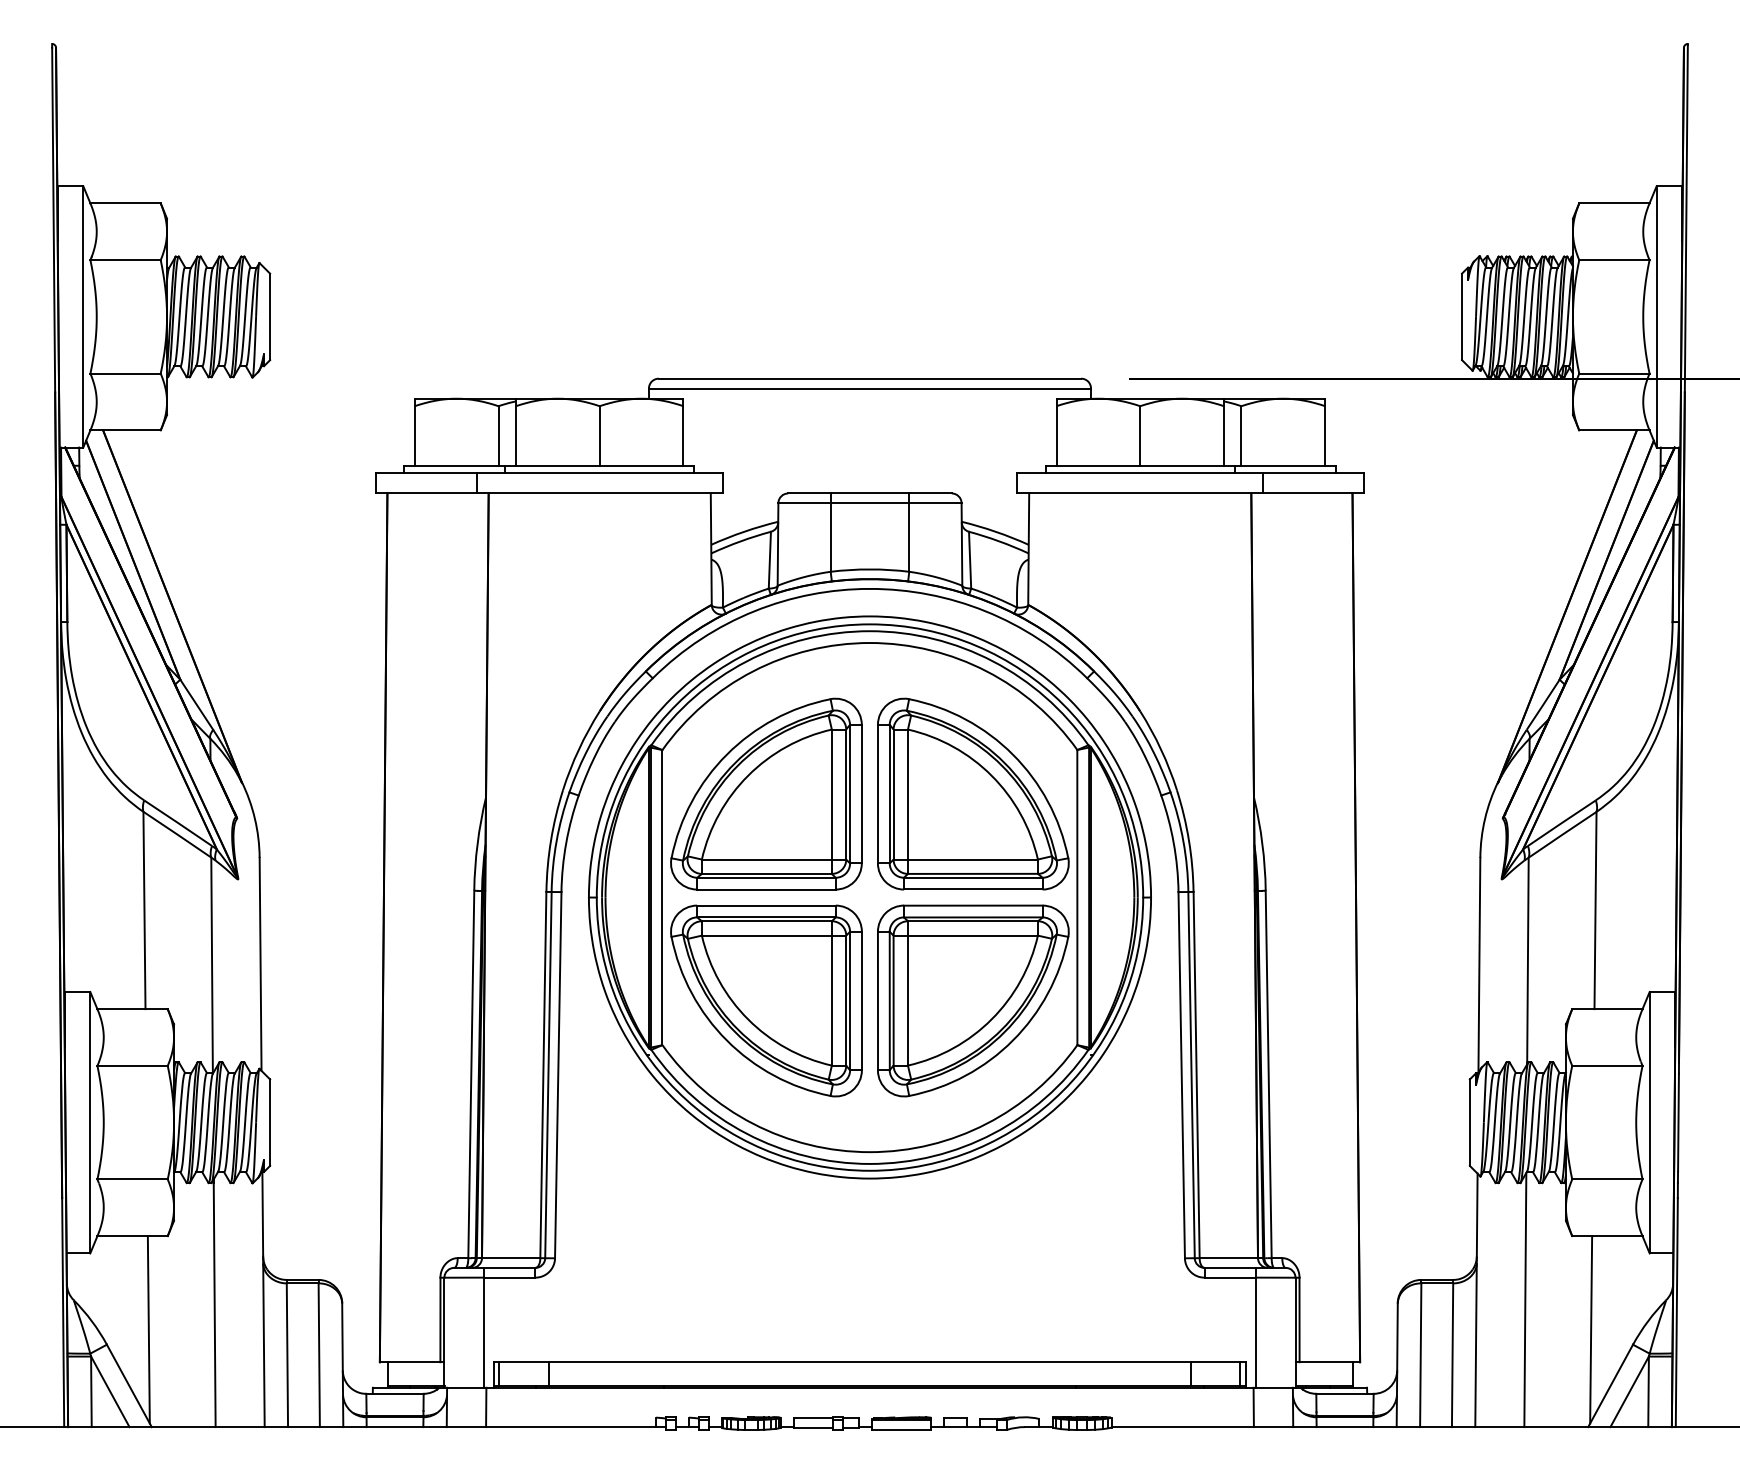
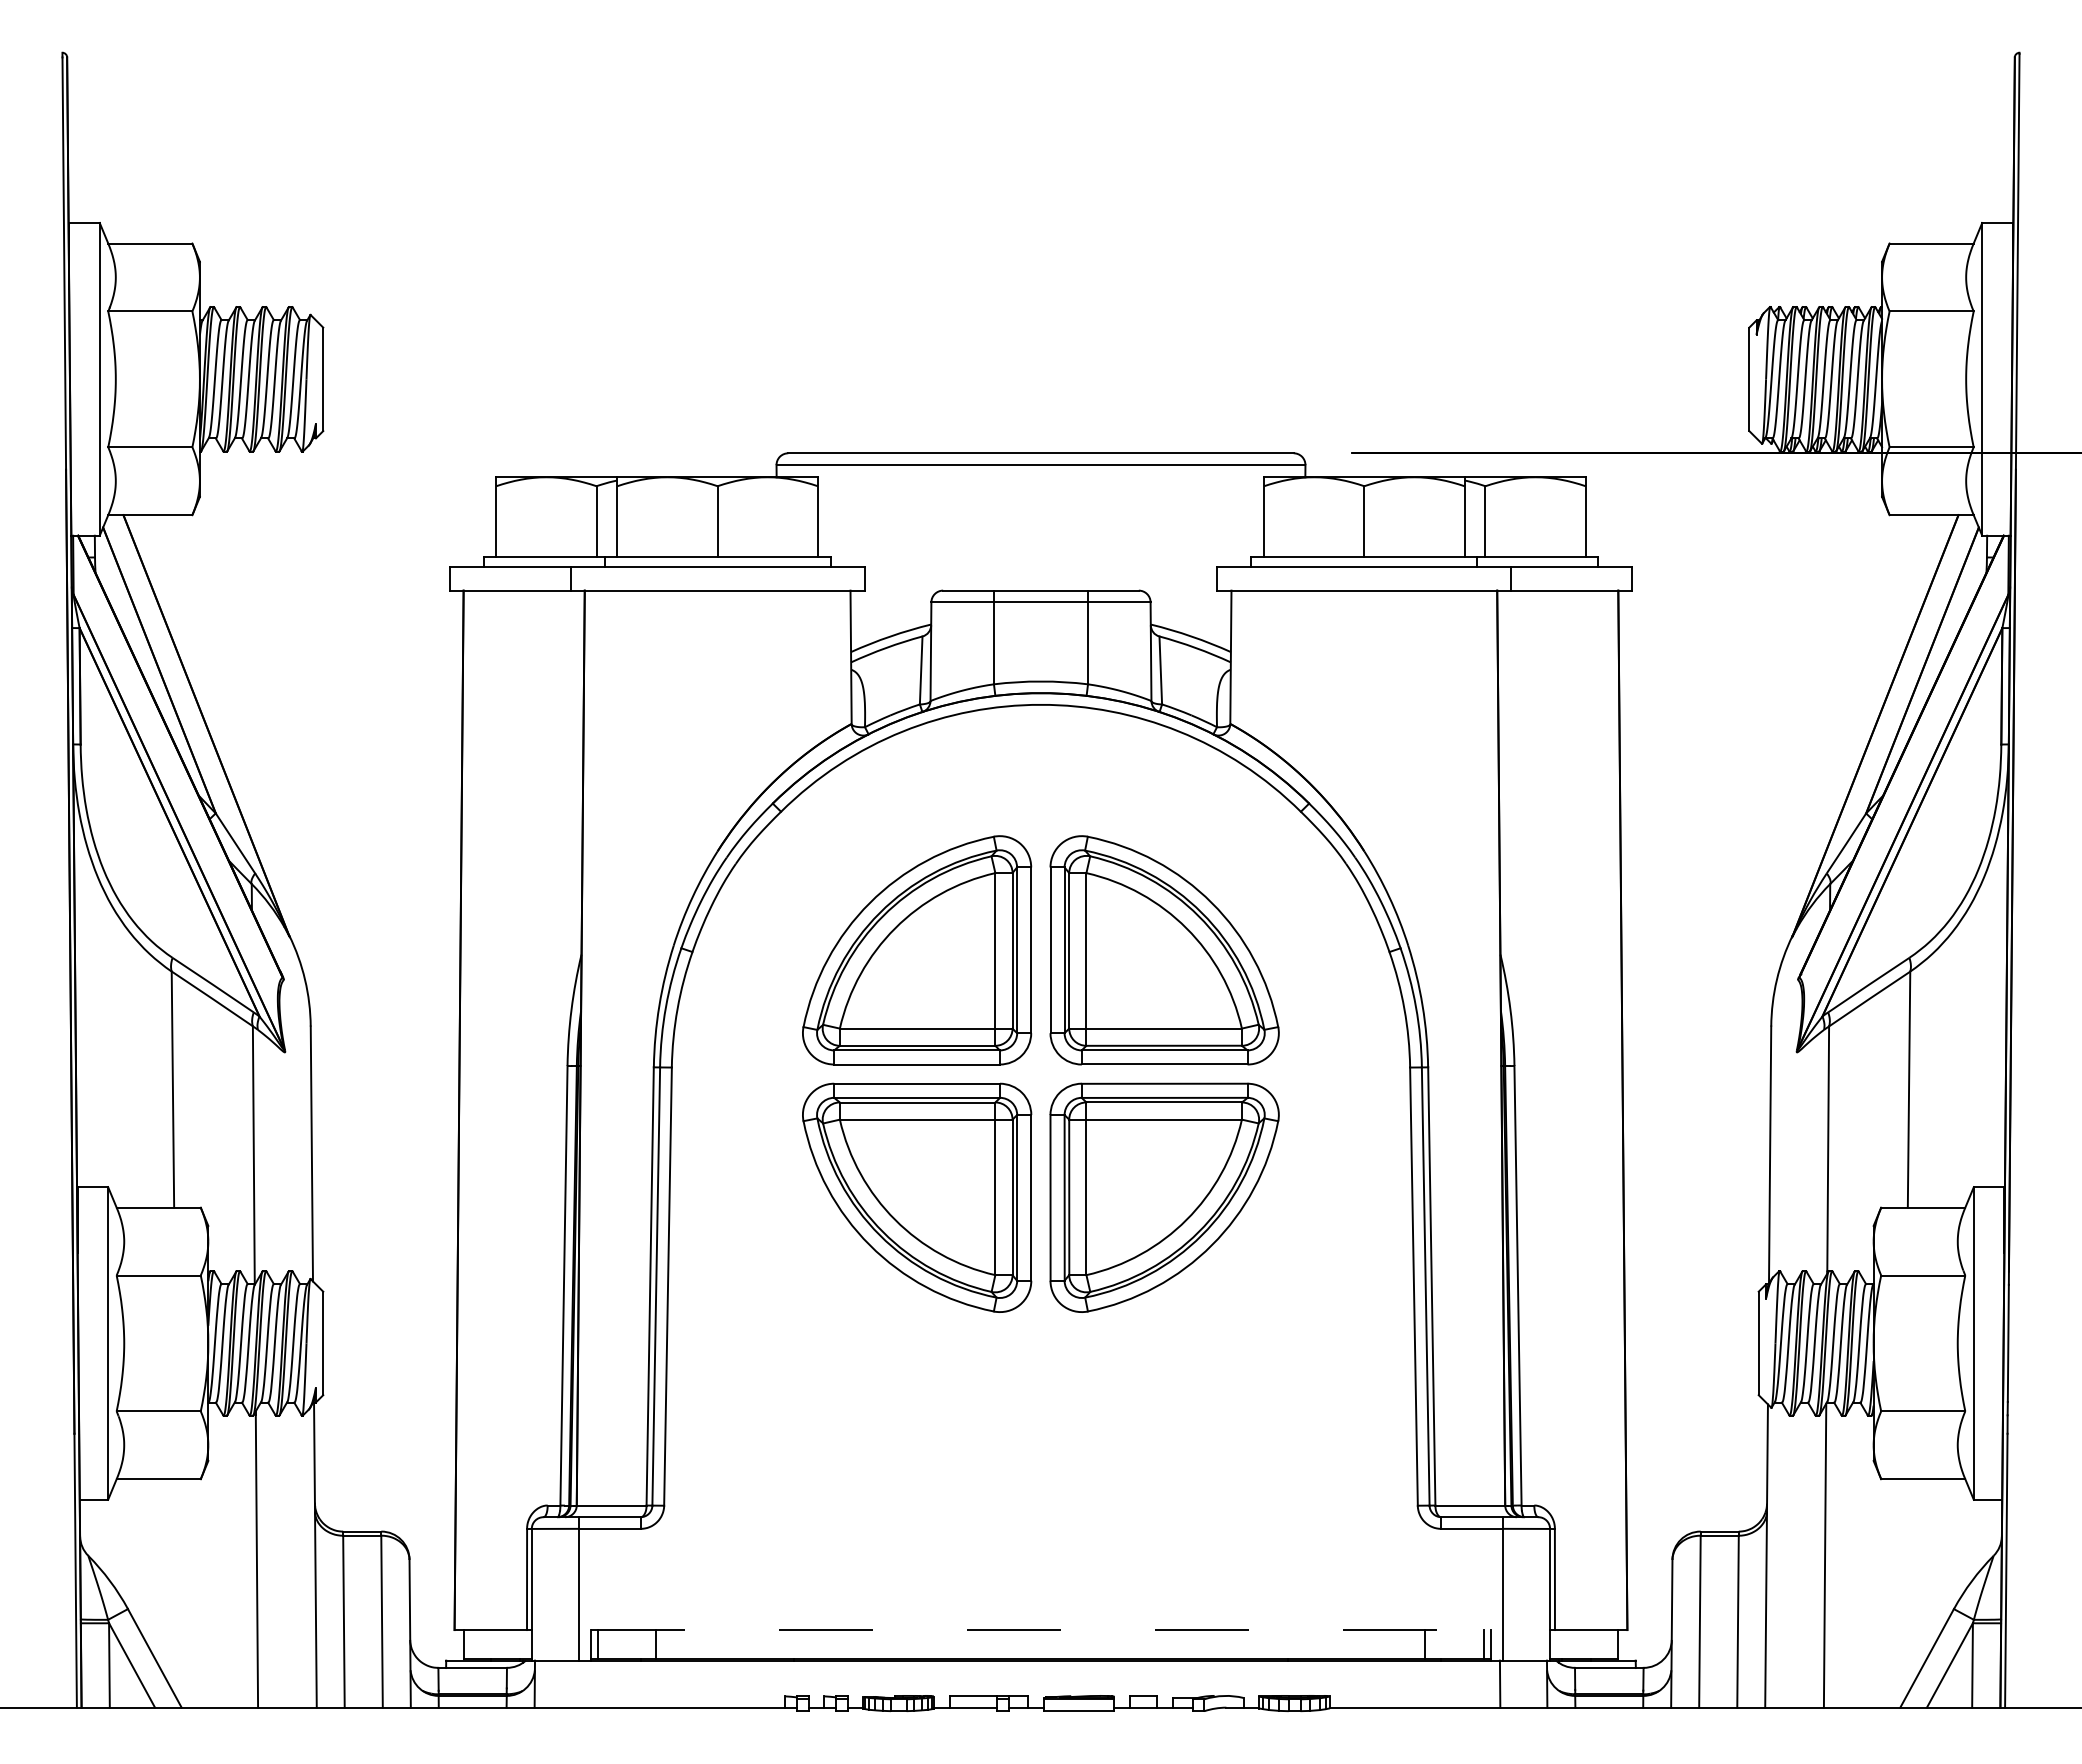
part: (869, 897) -> (1040, 1073), removed
line: (148, 1330) -> (177, 1591), removed
line: (1590, 1330) -> (1903, 1591), removed
line: (870, 1362) -> (1041, 1630), solid -> dashed
line: (485, 1406) -> (581, 1683), removed

